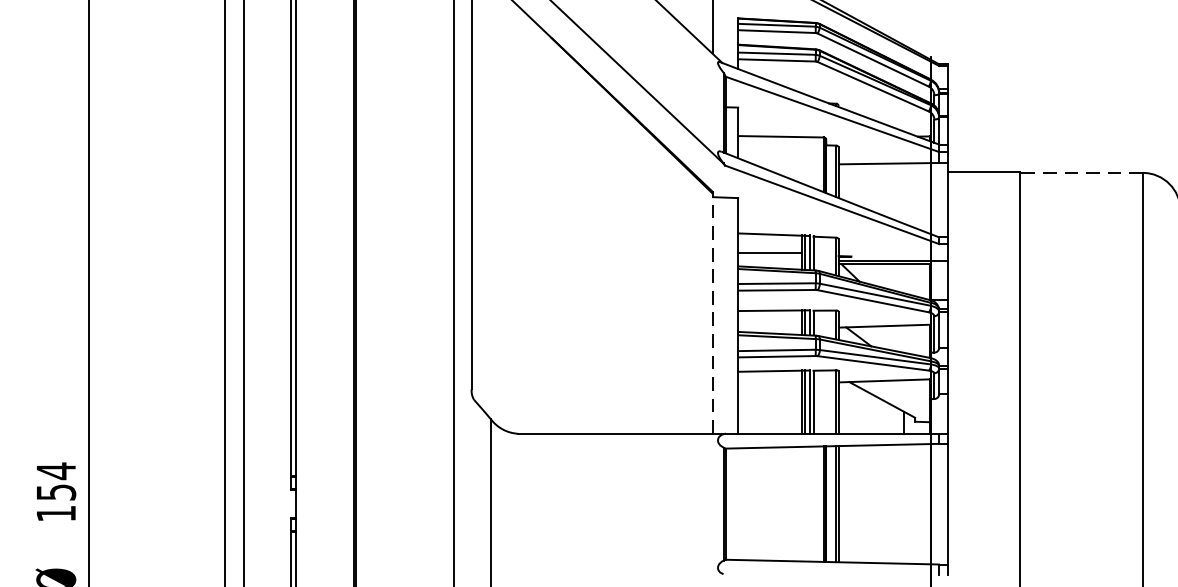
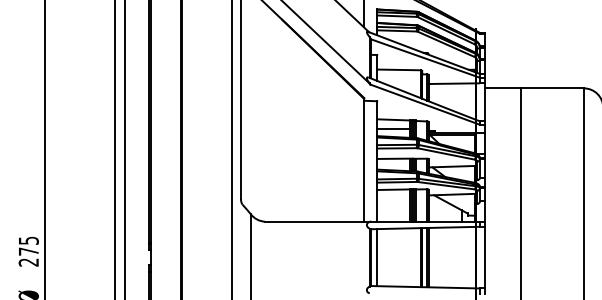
line: (1079, 173) -> (551, 88), dashed -> solid
line: (713, 314) -> (364, 160), dashed -> solid
text: (55, 492) -> (28, 251), 154 -> 275
line: (738, 503) -> (377, 257), added

